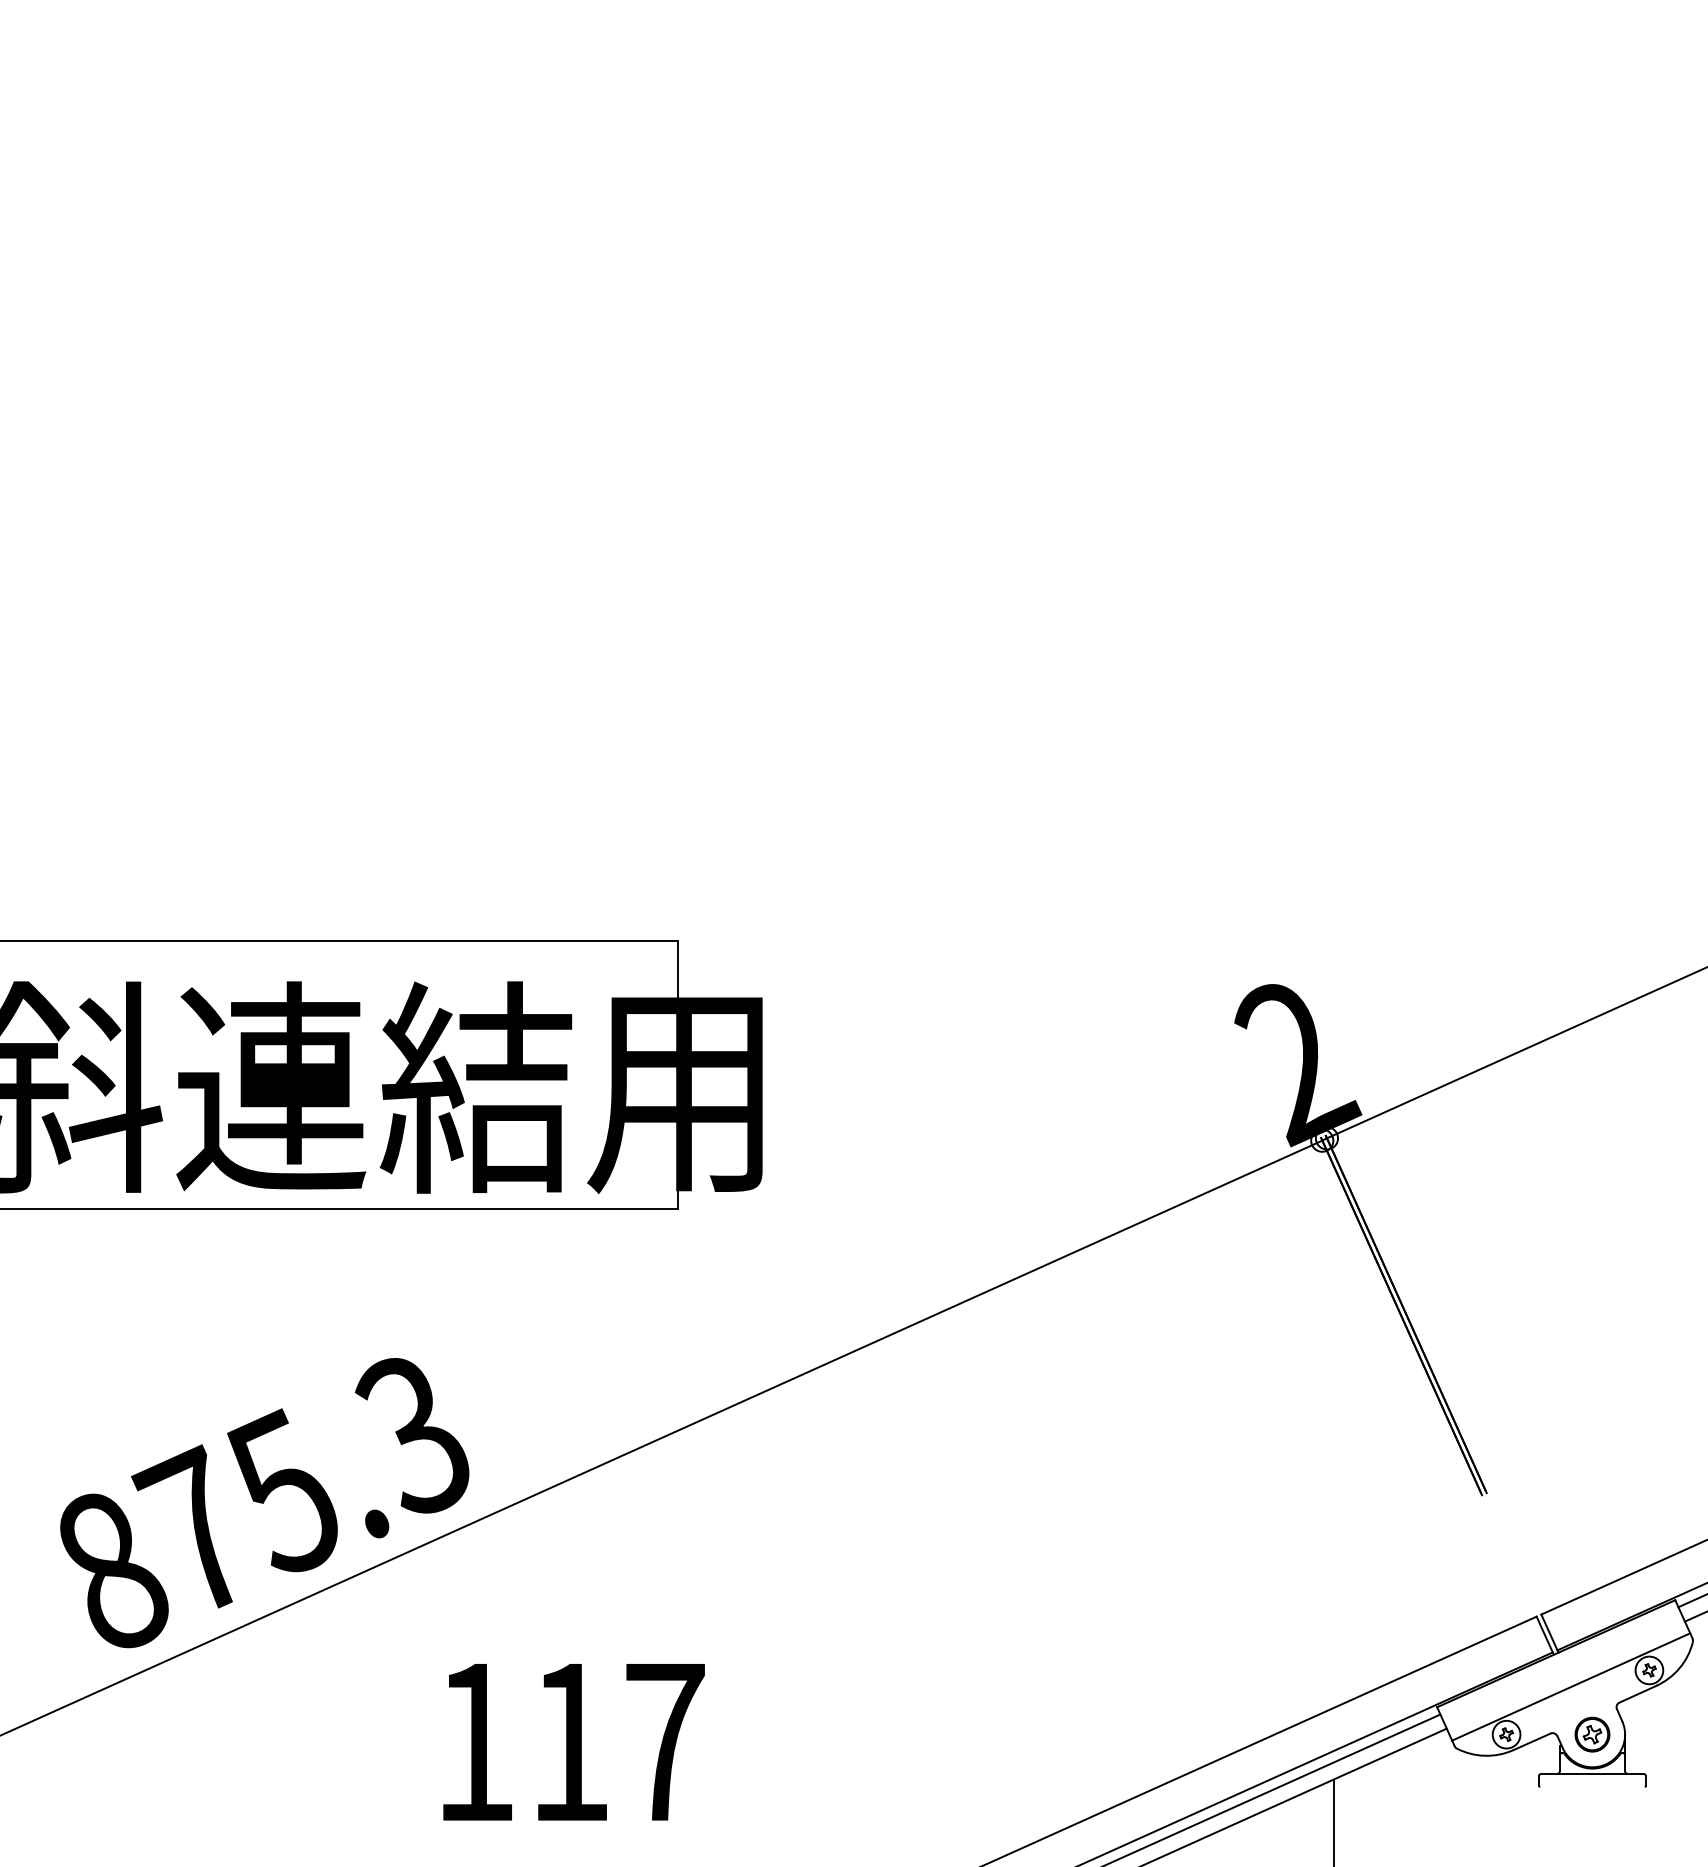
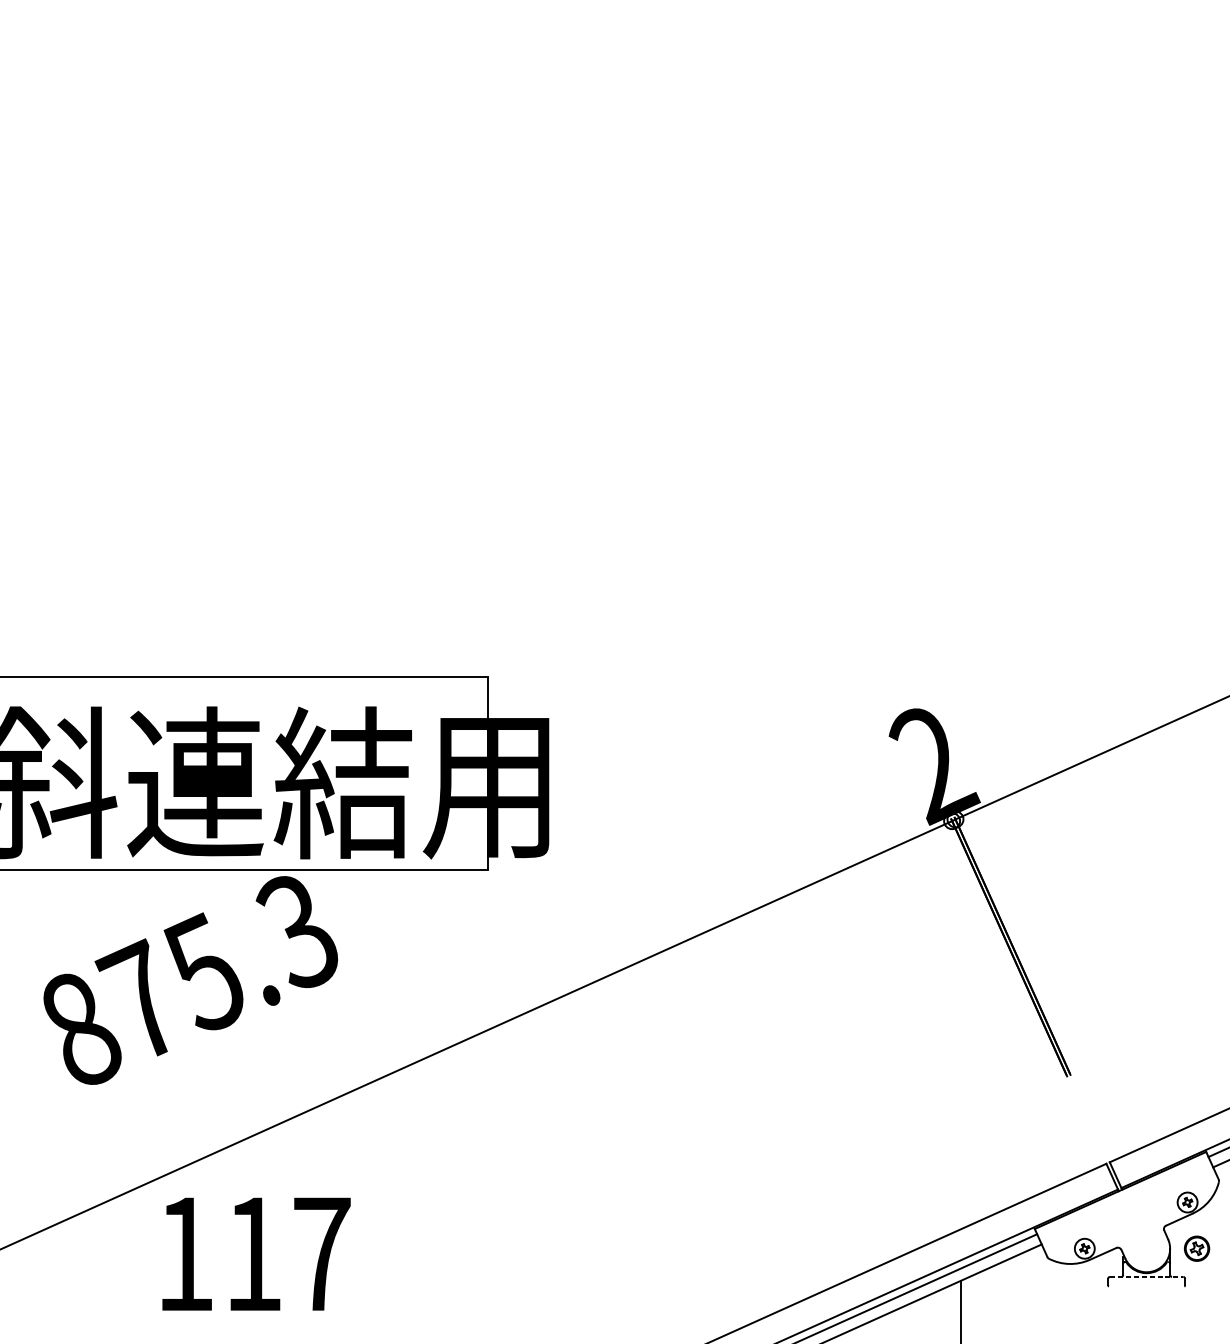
text: (264, 1503) -> (190, 980), moved
line: (1571, 1686) -> (1131, 1214), removed
part: (1592, 1734) -> (1197, 1248), moved
text: (573, 1742) -> (256, 1254), moved
line: (1592, 1773) -> (1146, 1276), solid -> dashed

